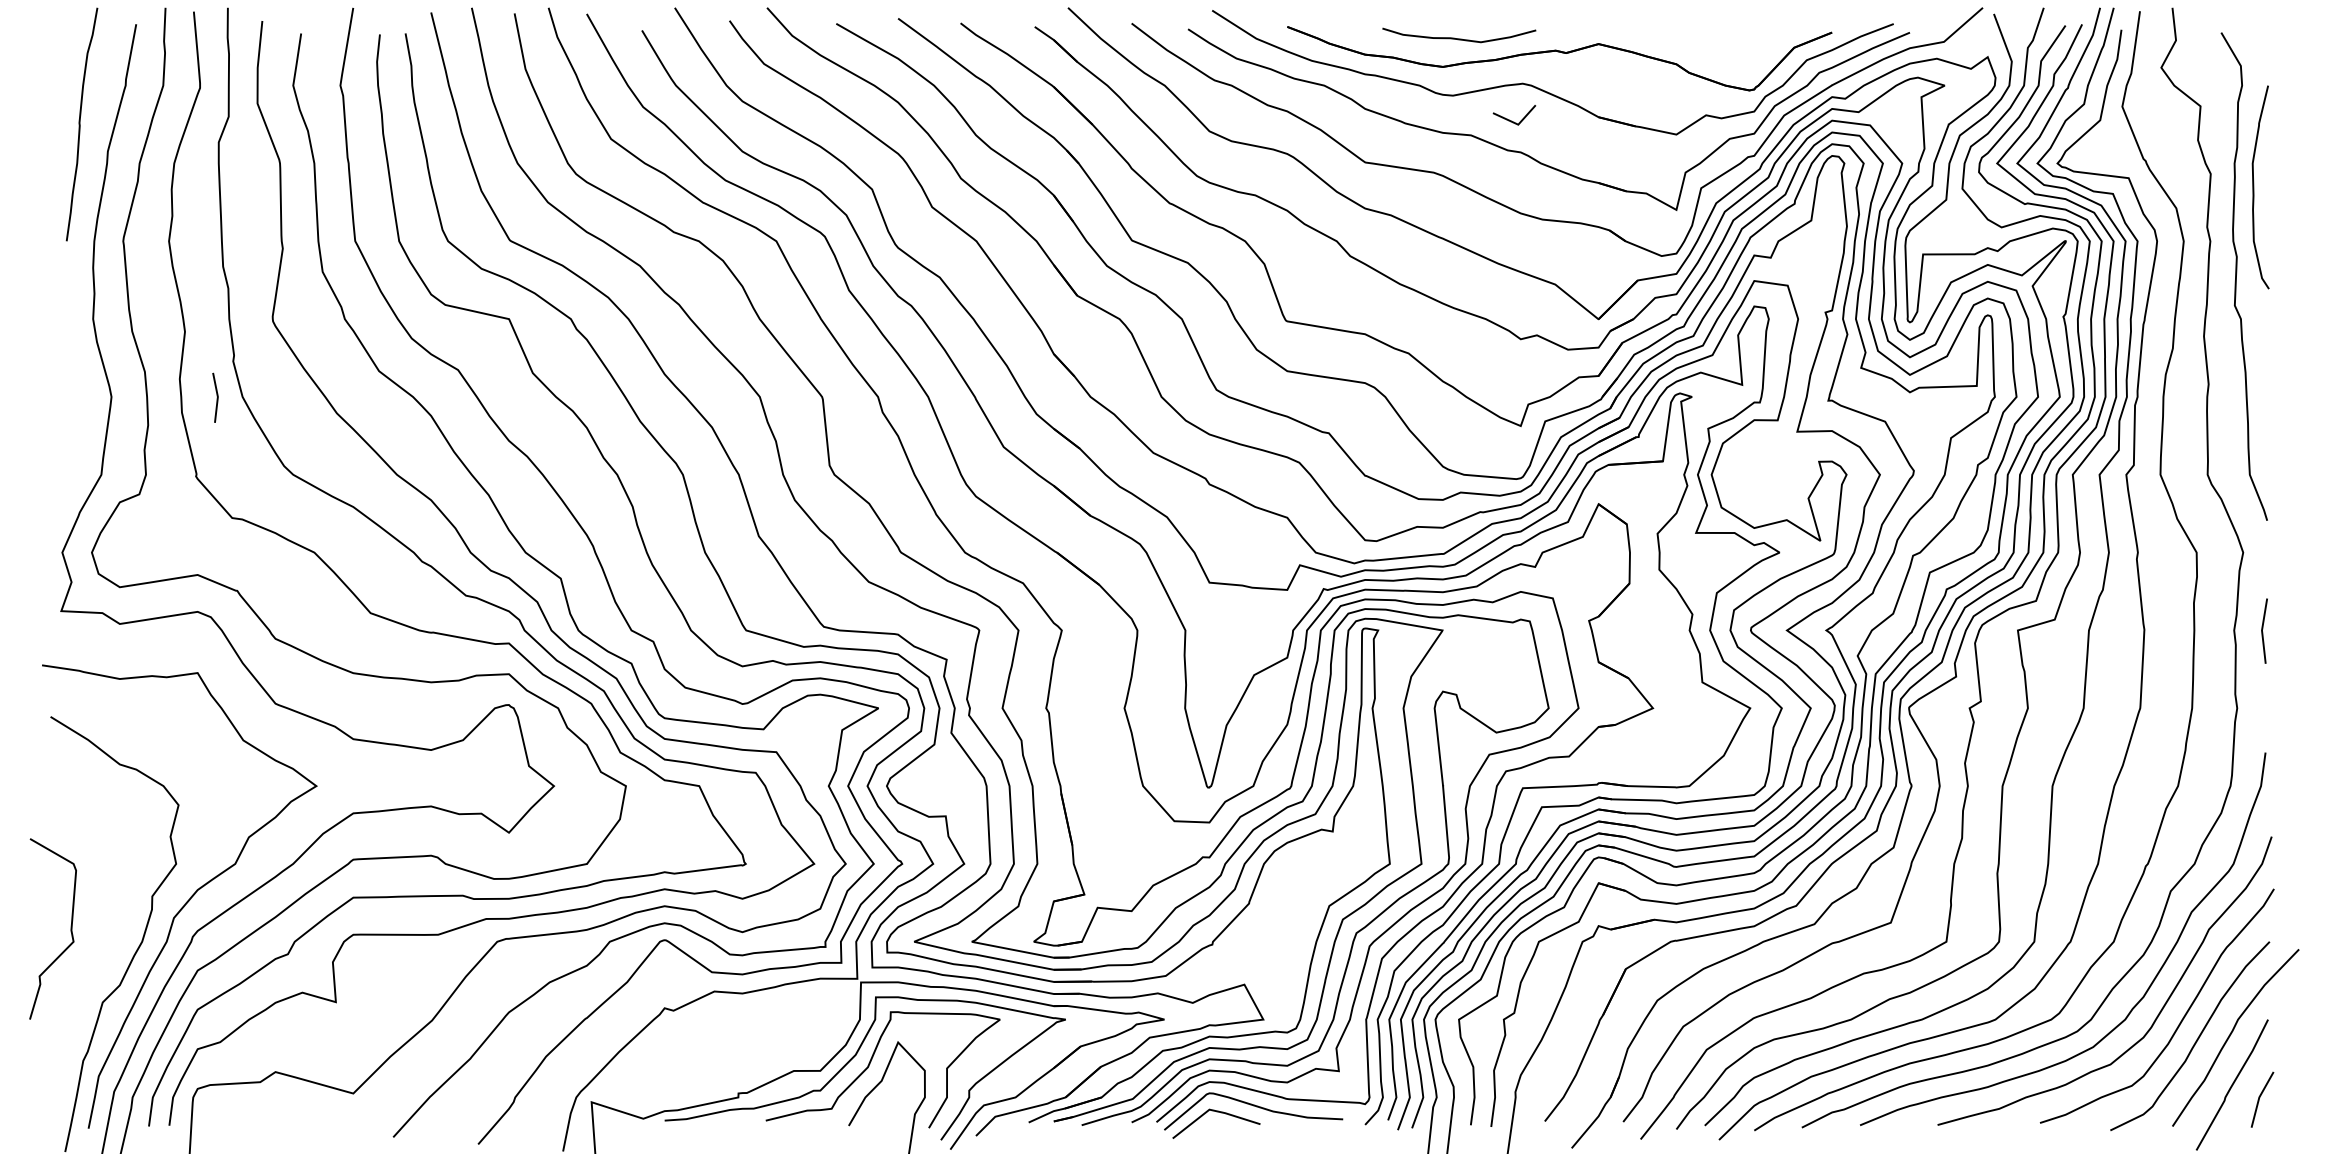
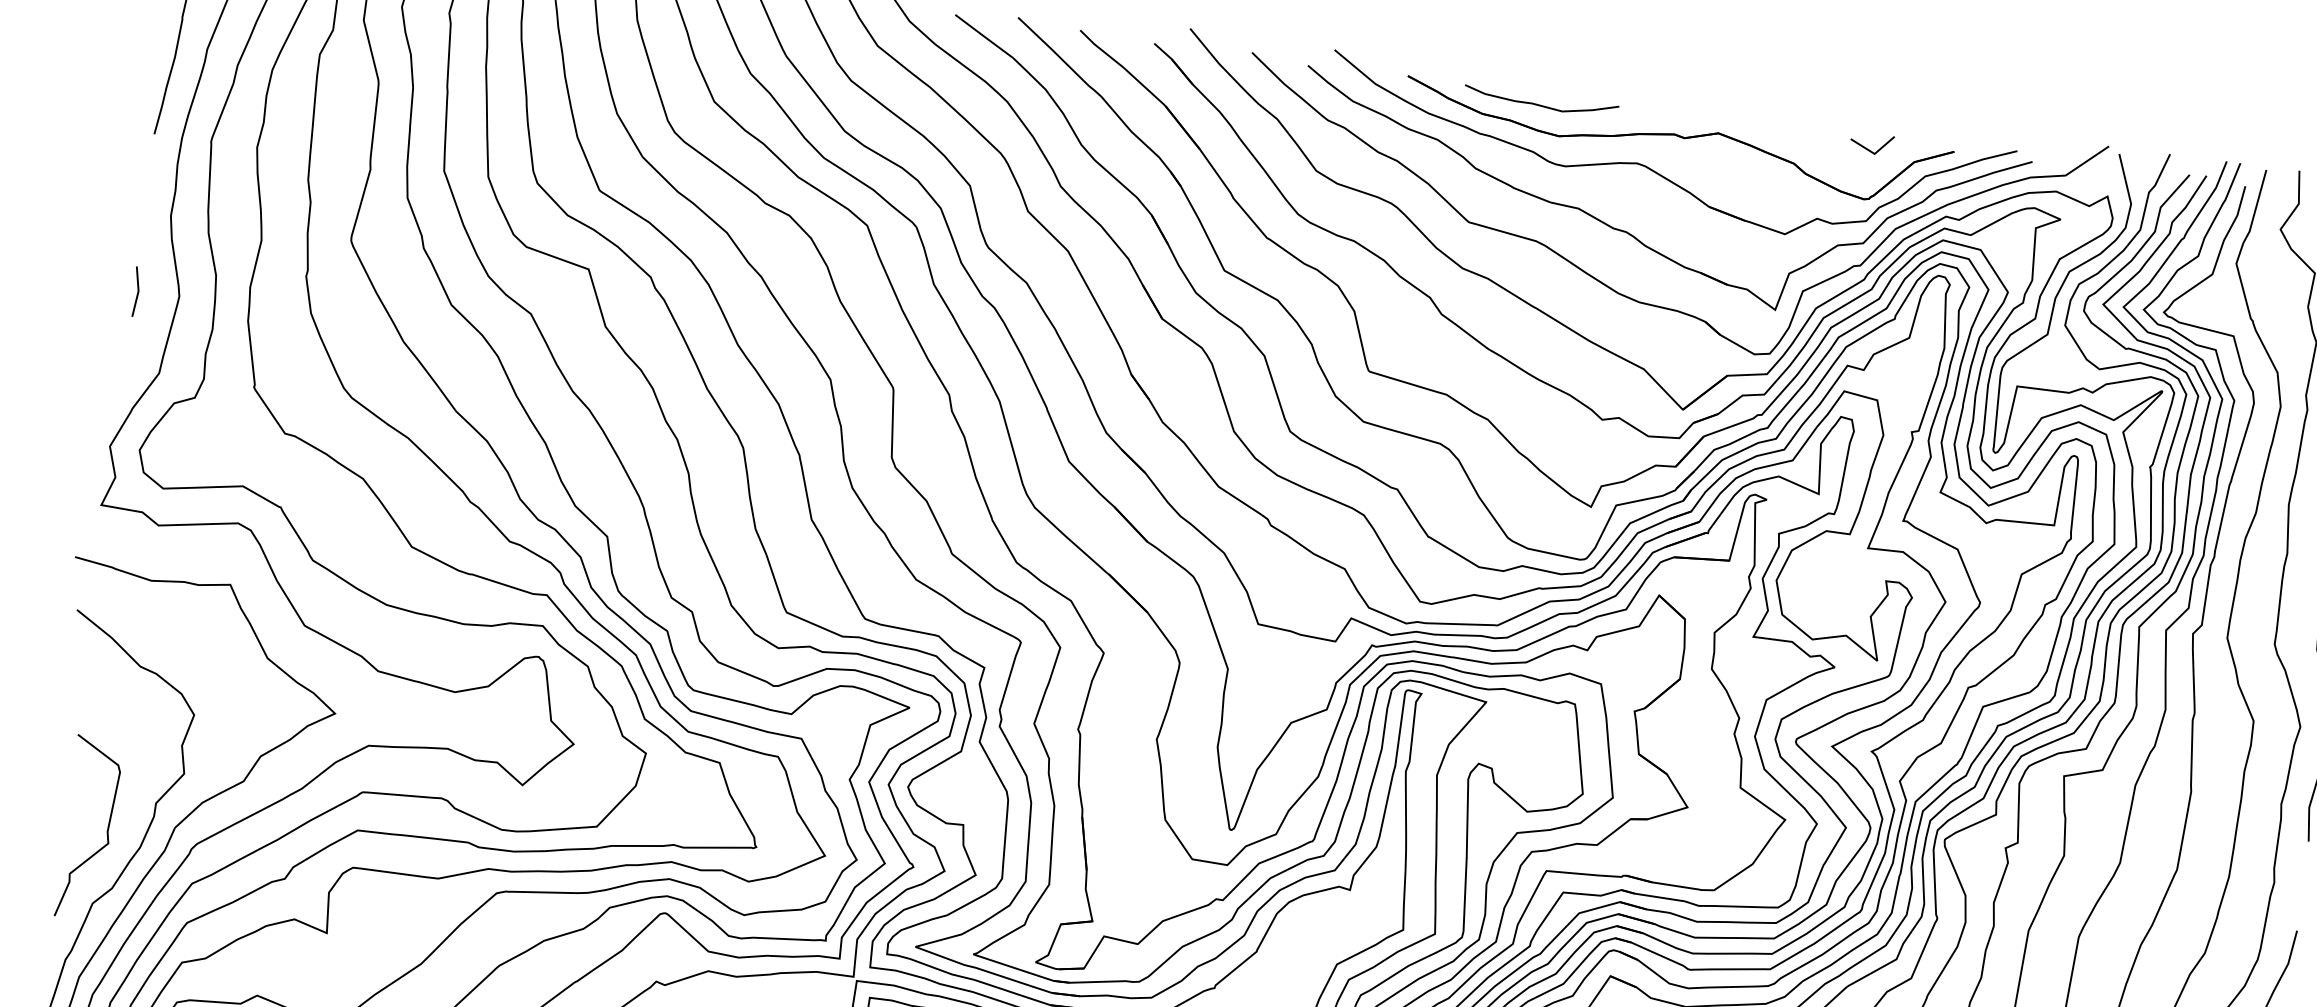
curve: (1459, 38) -> (1541, 104), moved
line: (1511, 120) -> (1868, 148), moved
line: (216, 396) -> (137, 290), moved
curve: (70, 928) -> (106, 829), moved

